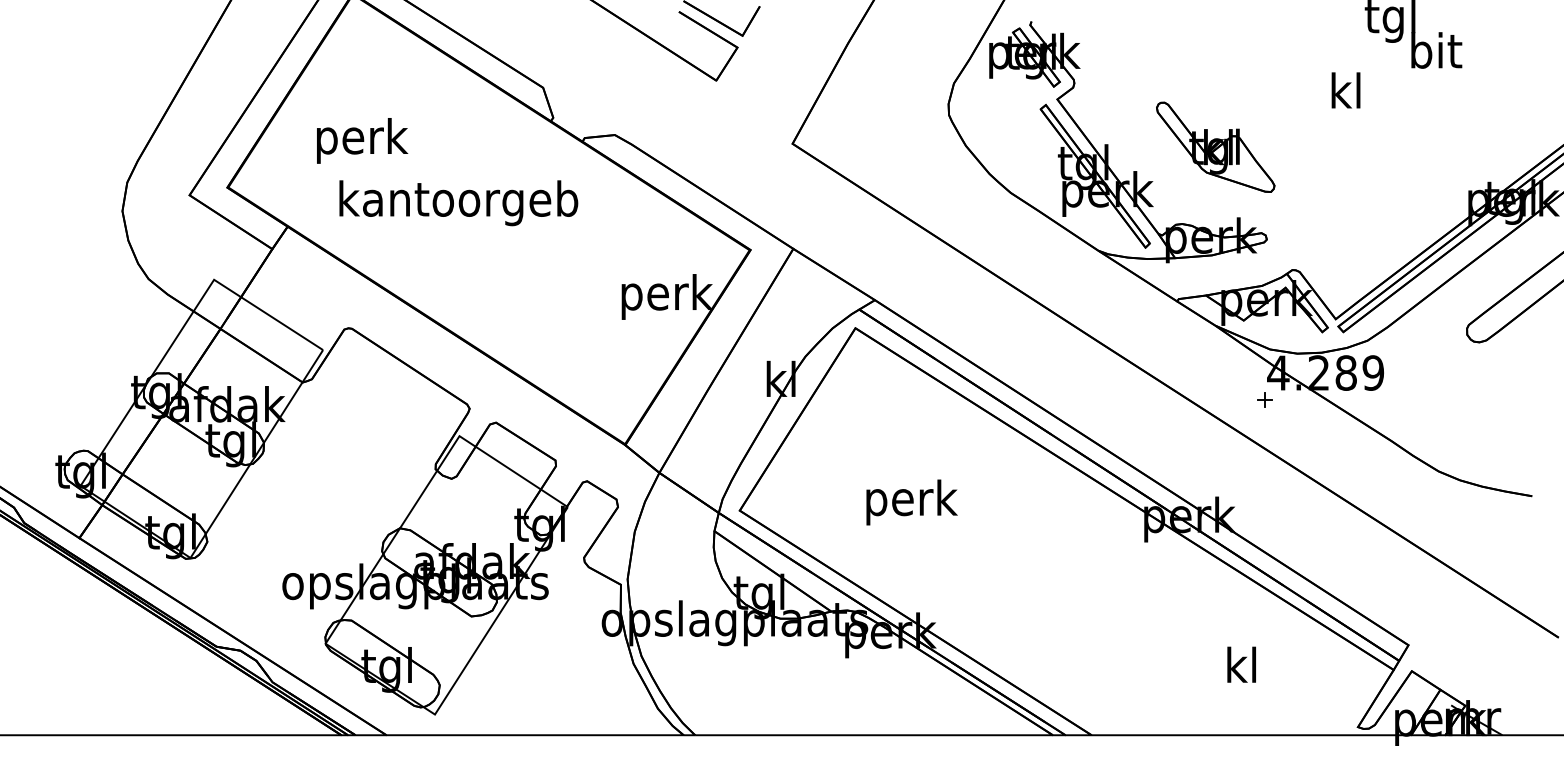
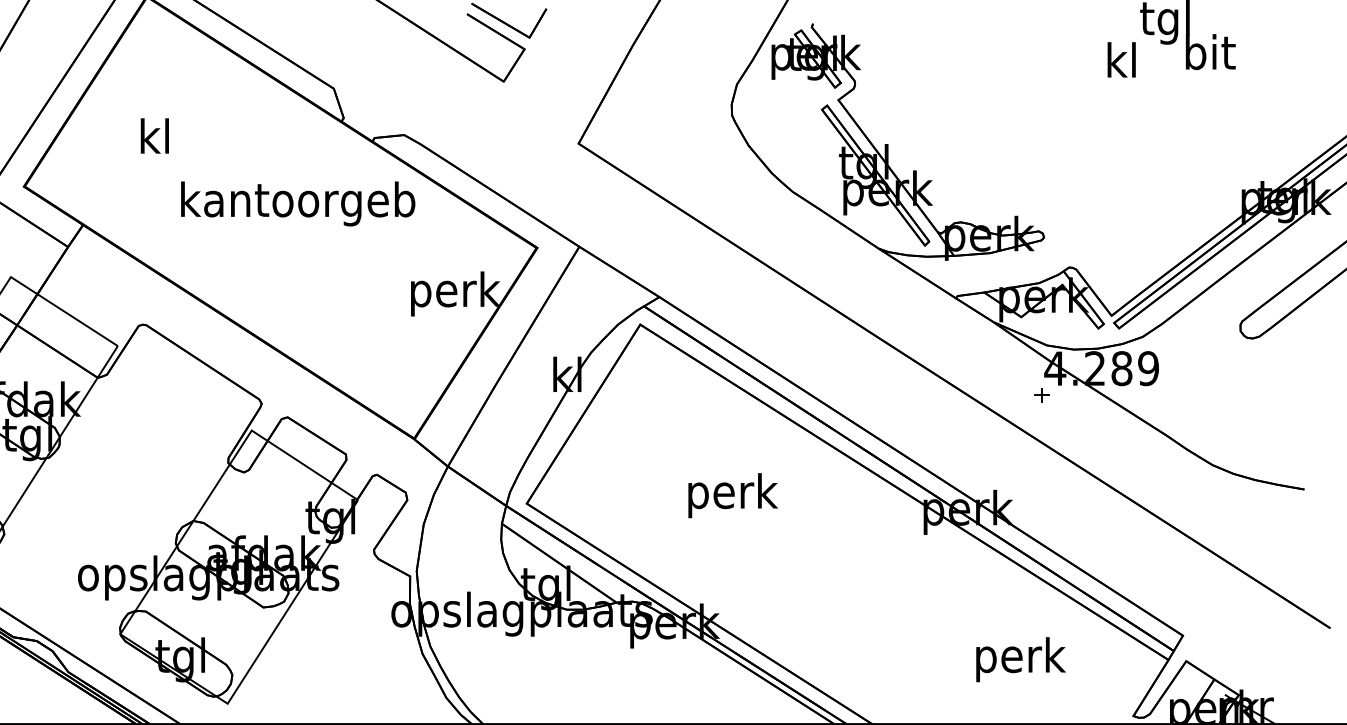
text: (1345, 90) -> (1121, 59), moved
text: (362, 140) -> (156, 140), perk -> kl
part: (1215, 146) -> (993, 146), removed
text: (458, 203) -> (297, 204), moved
text: (911, 502) -> (732, 495), moved
text: (1243, 669) -> (1021, 659), kl -> perk

